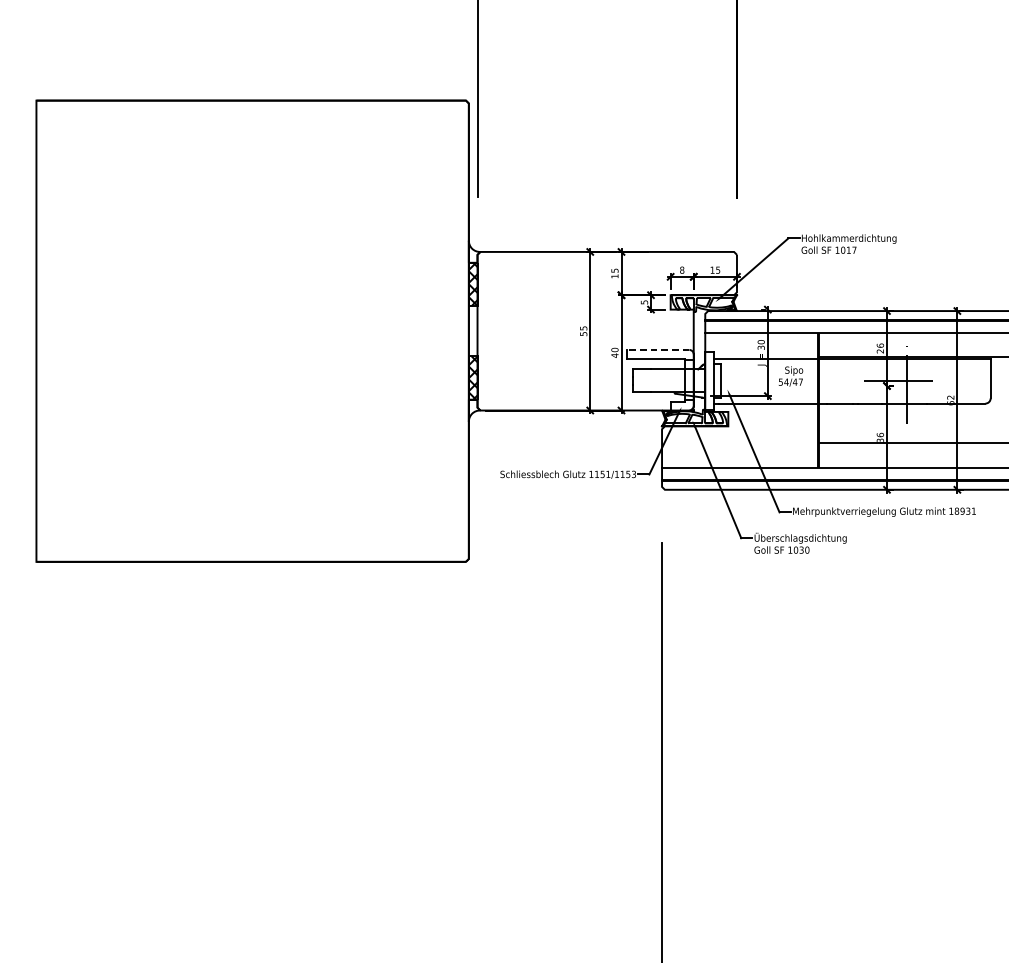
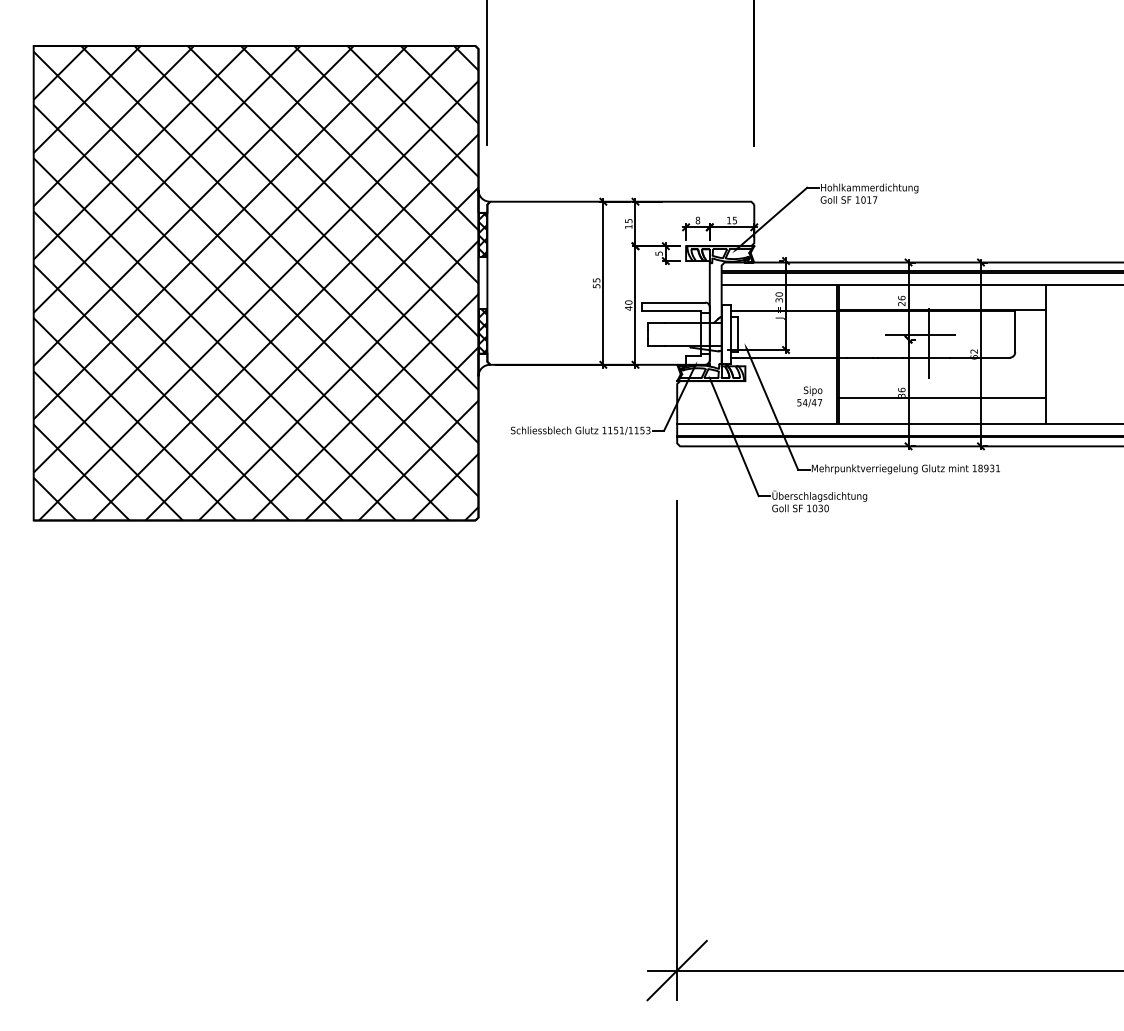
hatch: (252, 331) -> (255, 283), added
line: (658, 349) -> (673, 302), dashed -> solid
text: (790, 376) -> (809, 396), moved

